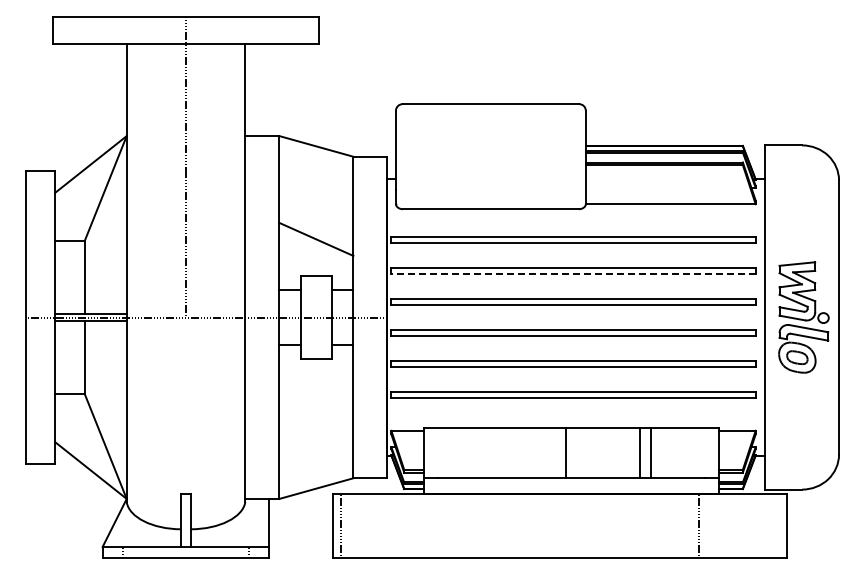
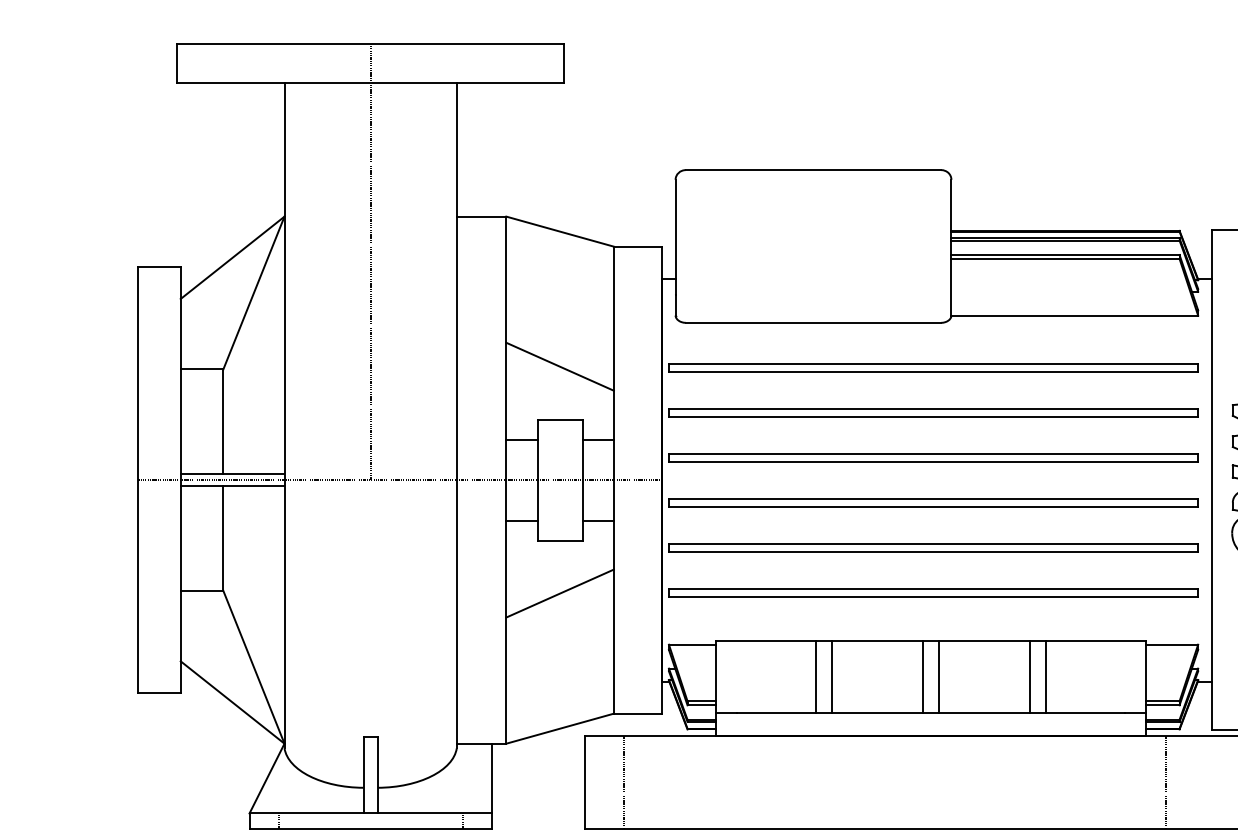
line: (573, 273) -> (933, 416), dashed -> solid
line: (316, 395) -> (560, 593), added
line: (492, 452) -> (815, 676), added
line: (503, 452) -> (831, 676), added
line: (577, 452) -> (939, 676), added
line: (341, 525) -> (624, 782), moved
line: (698, 525) -> (1165, 782), moved

